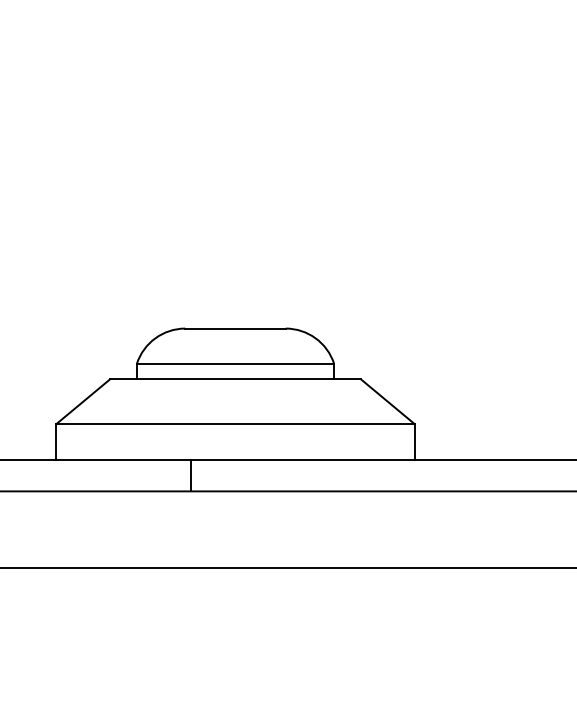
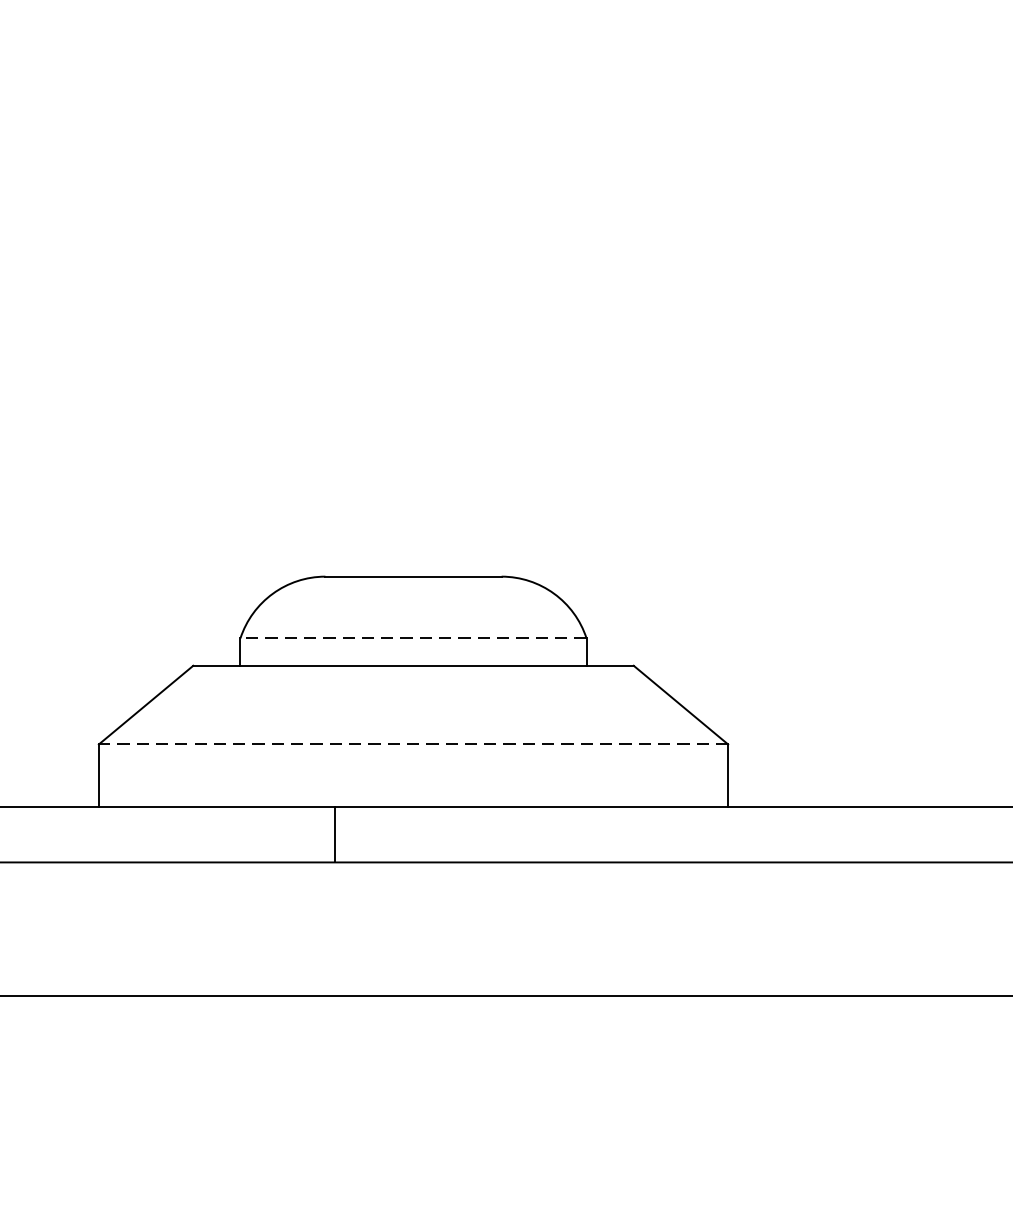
line: (235, 363) -> (413, 637), solid -> dashed
line: (235, 424) -> (413, 745), solid -> dashed

